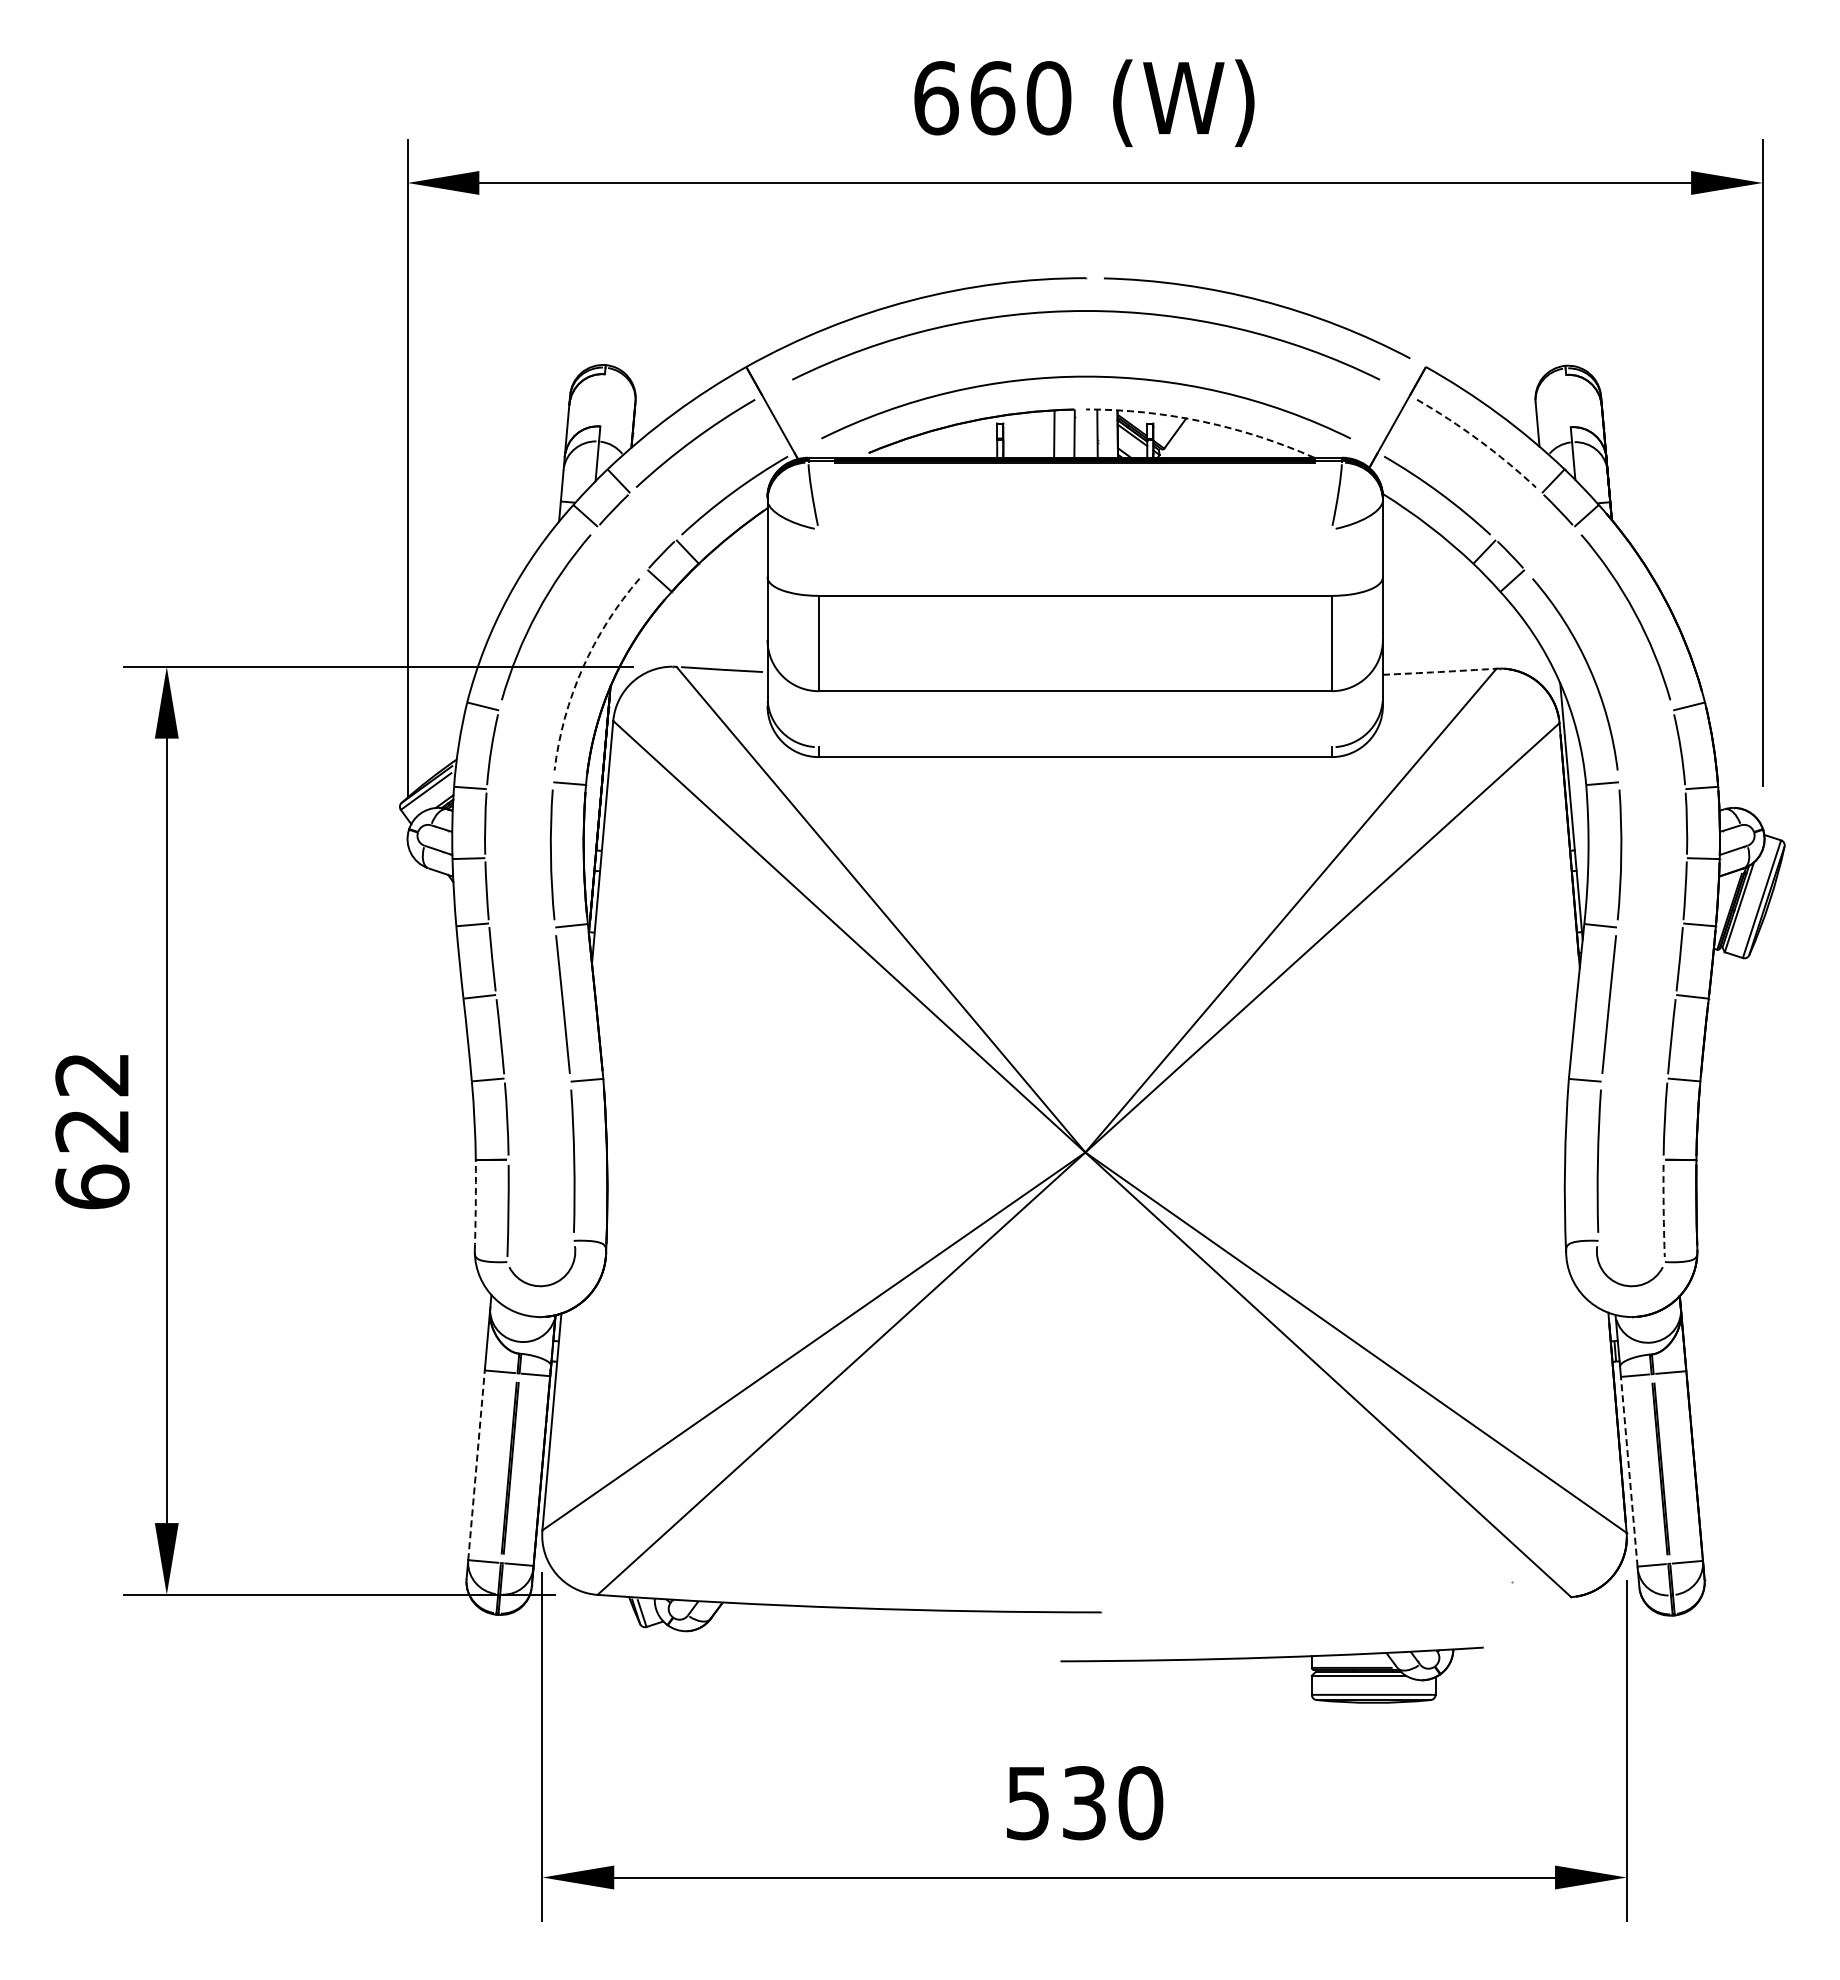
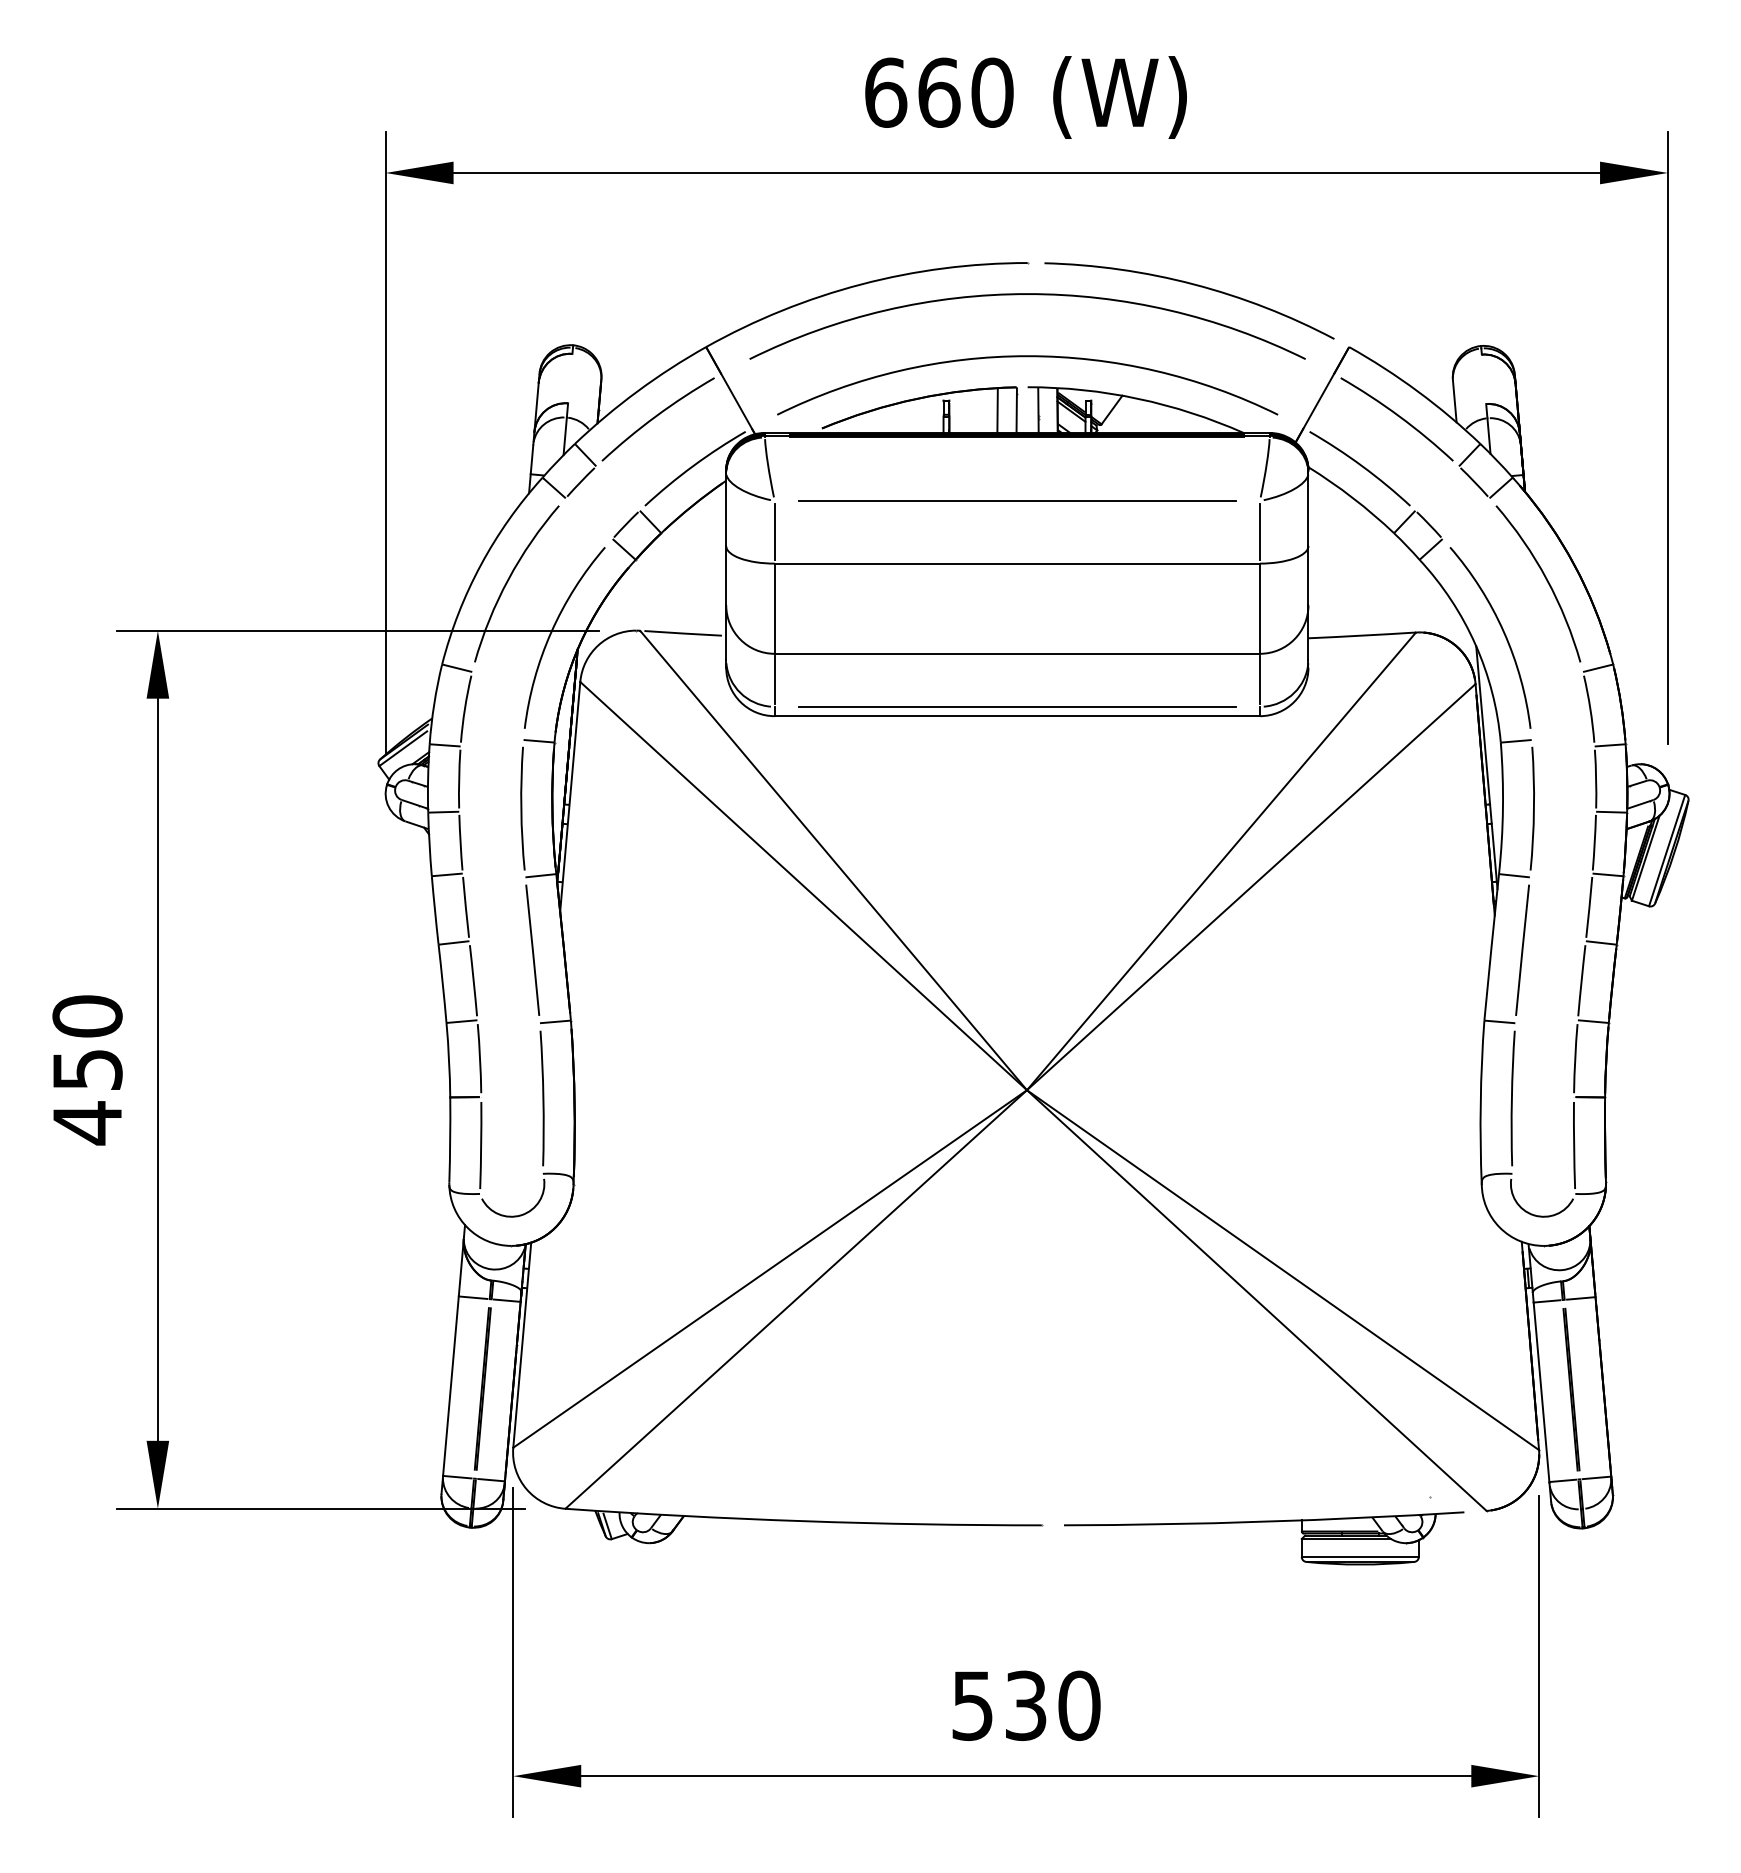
arc: (1202, 421) -> (1137, 398), dashed -> solid
arc: (1478, 440) -> (1398, 416), dashed -> solid
line: (1074, 529) -> (1016, 500), added
line: (818, 562) -> (774, 532), added
line: (1331, 562) -> (1259, 532), added
arc: (582, 668) -> (551, 632), dashed -> solid
arc: (1439, 672) -> (1361, 636), dashed -> solid
line: (818, 719) -> (774, 680), added
line: (1331, 719) -> (1259, 680), added
line: (1074, 747) -> (1016, 707), added
text: (92, 1131) -> (87, 1070), 622 -> 450
arc: (475, 1205) -> (449, 1140), dashed -> solid
arc: (1663, 1210) -> (1573, 1145), dashed -> solid
line: (476, 1464) -> (450, 1385), dashed -> solid
line: (1629, 1471) -> (1541, 1392), dashed -> solid
part: (1271, 1658) -> (1263, 1522), moved

